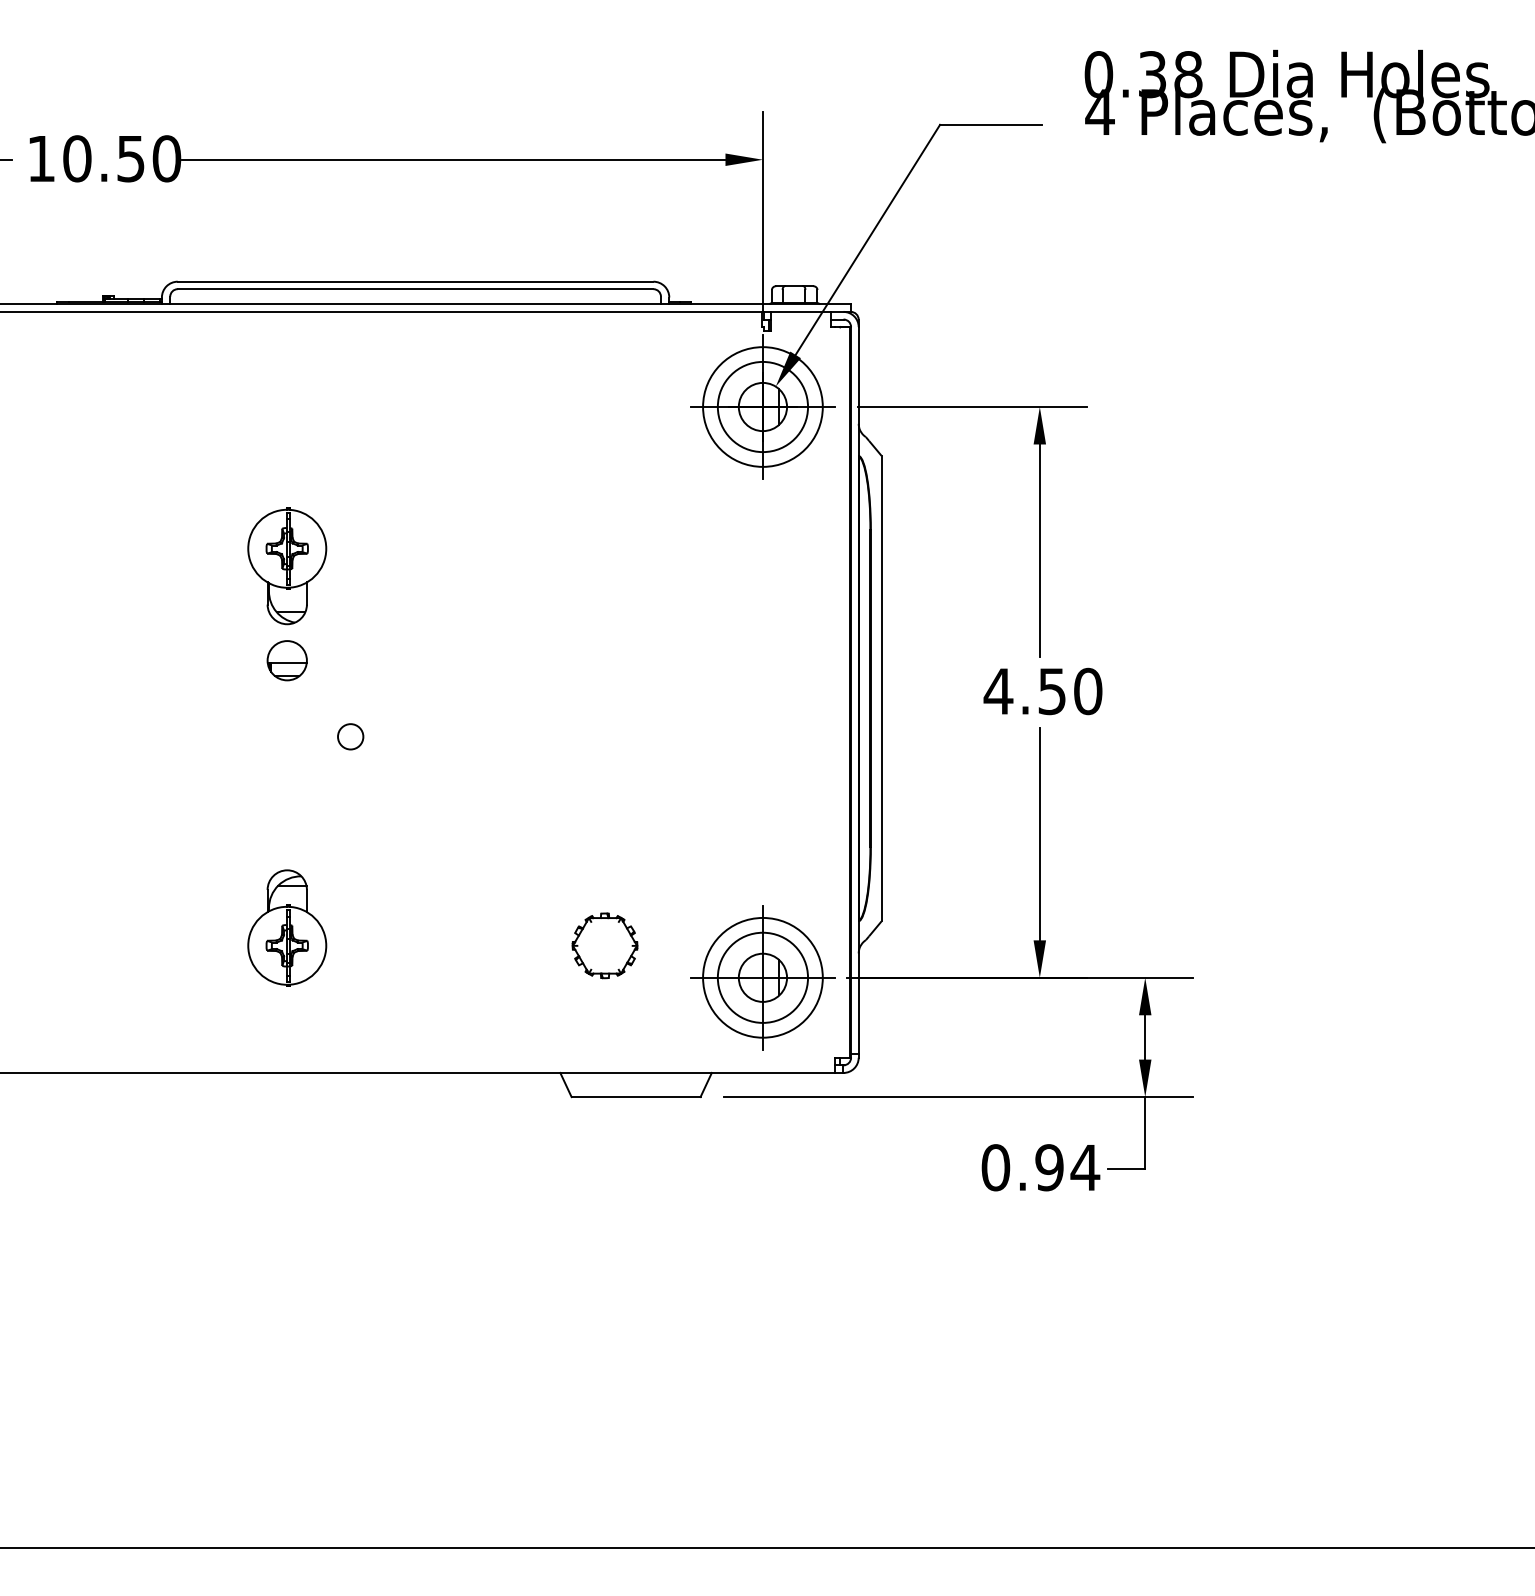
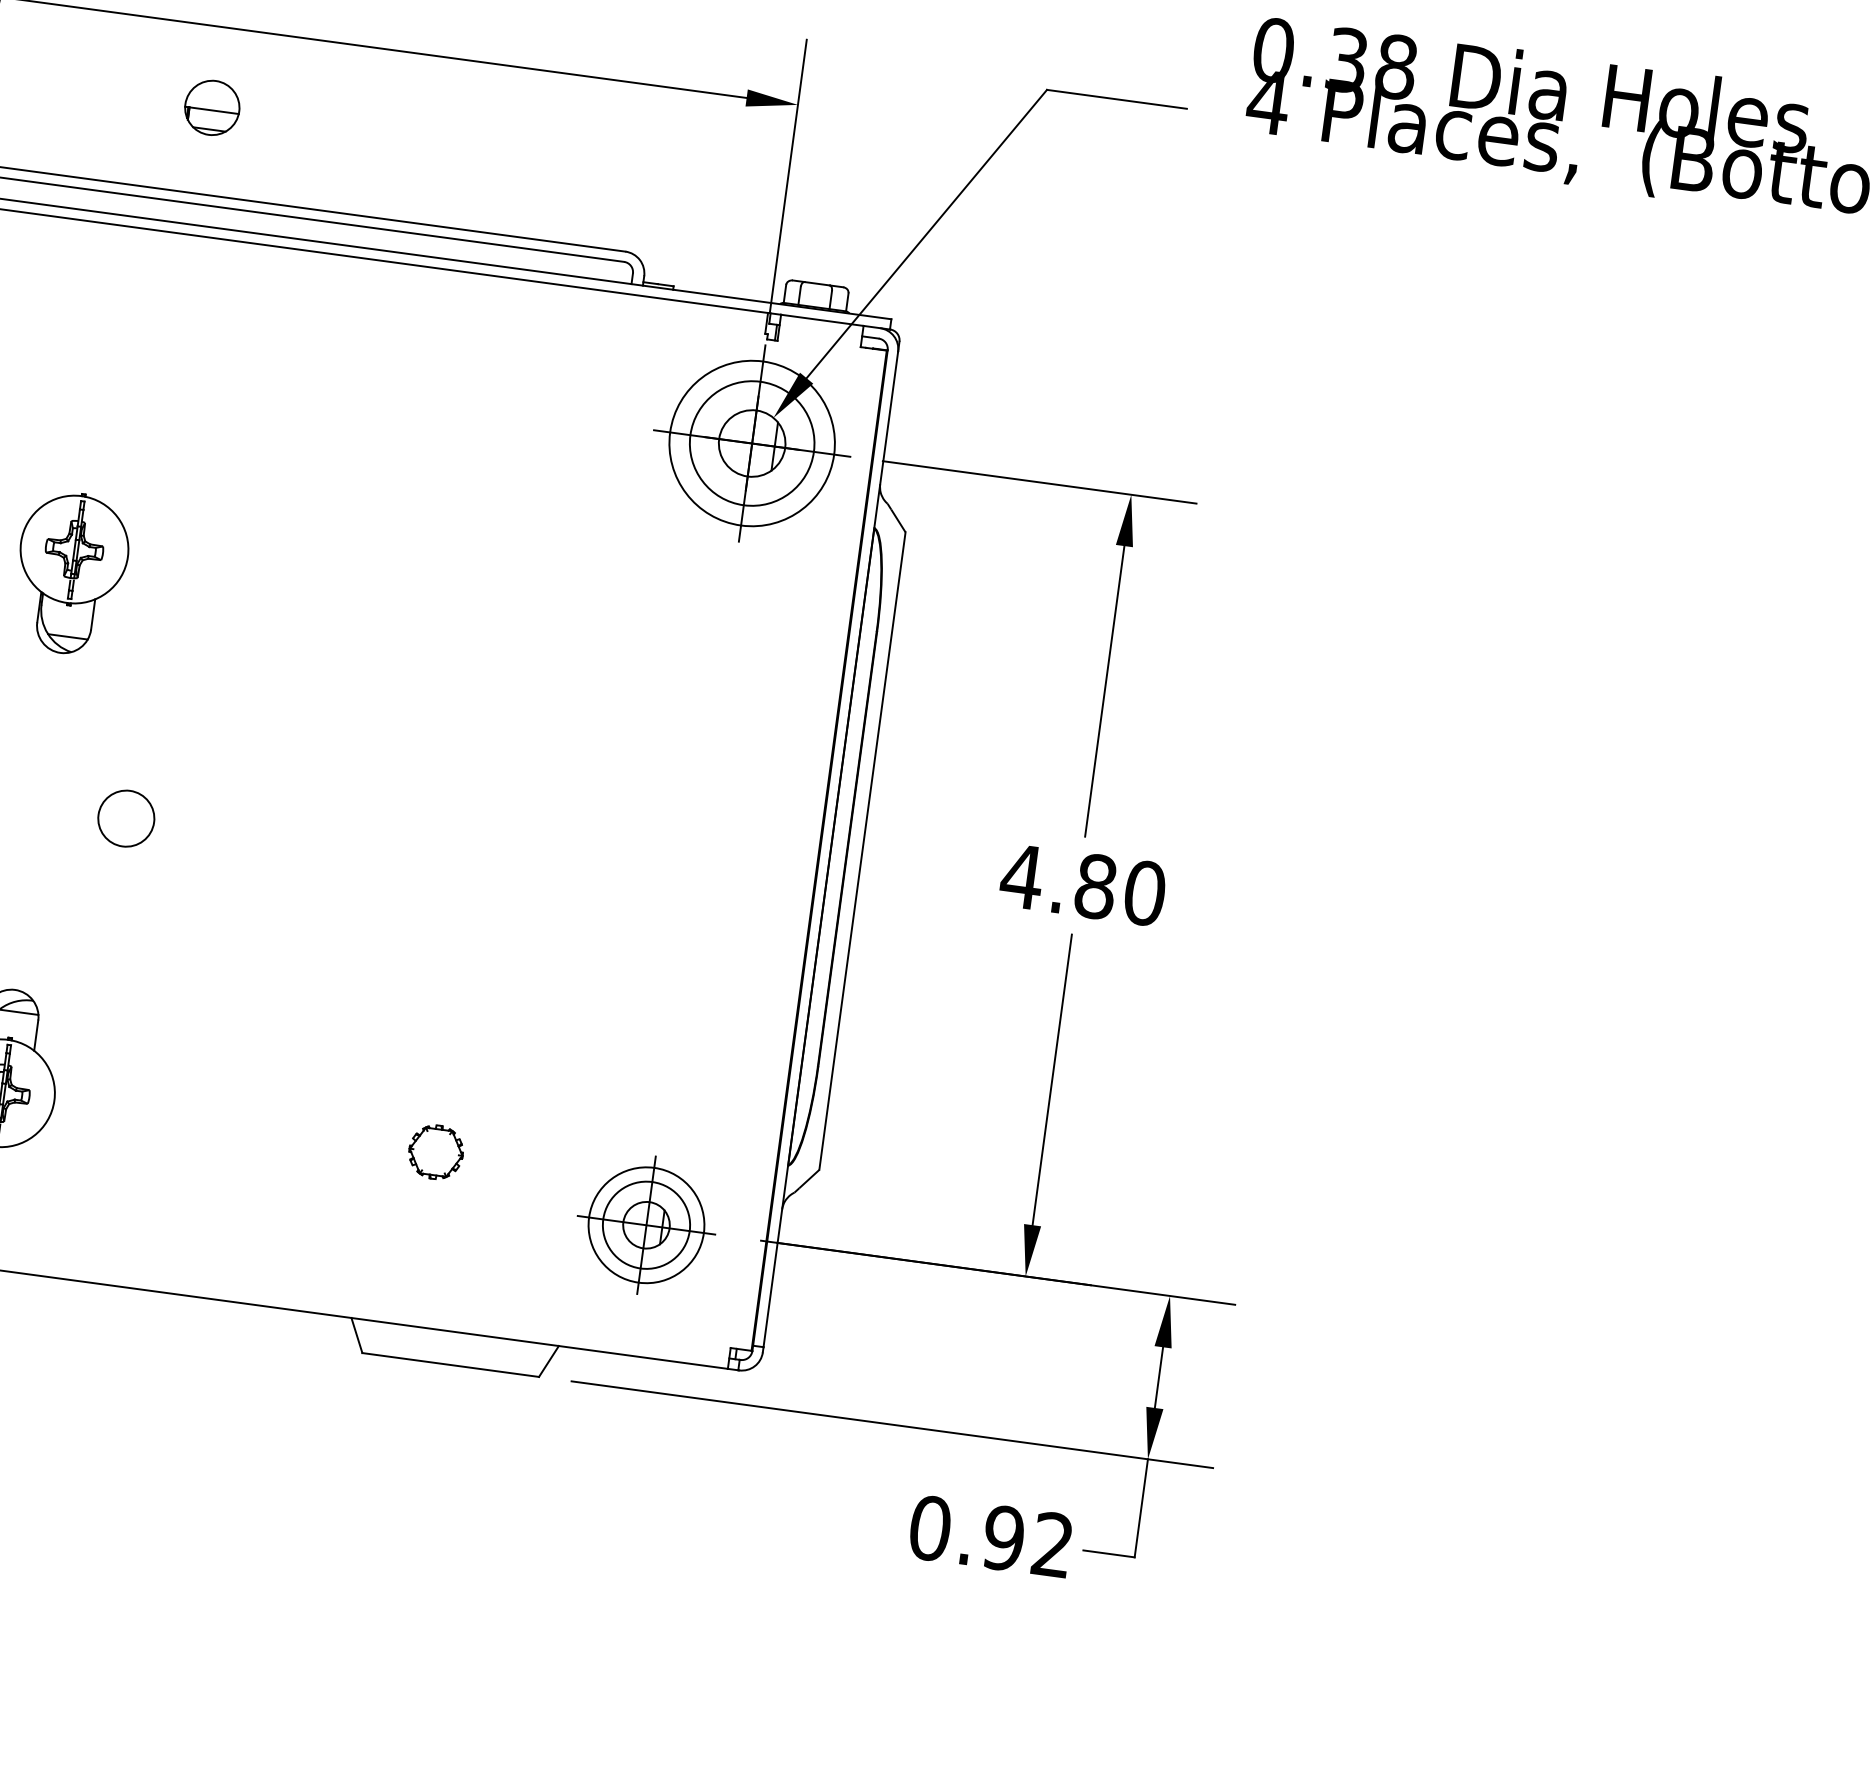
part: (286, 660) -> (211, 107), moved
text: (1052, 691) -> (1096, 886), 4.50 -> 4.80
circle: (350, 736) -> (126, 818), size x1.6
part: (604, 945) -> (435, 1151), size x0.6
part: (762, 977) -> (645, 1224), size x0.7
text: (1085, 1167) -> (1053, 1544), 0.94 -> 0.92

